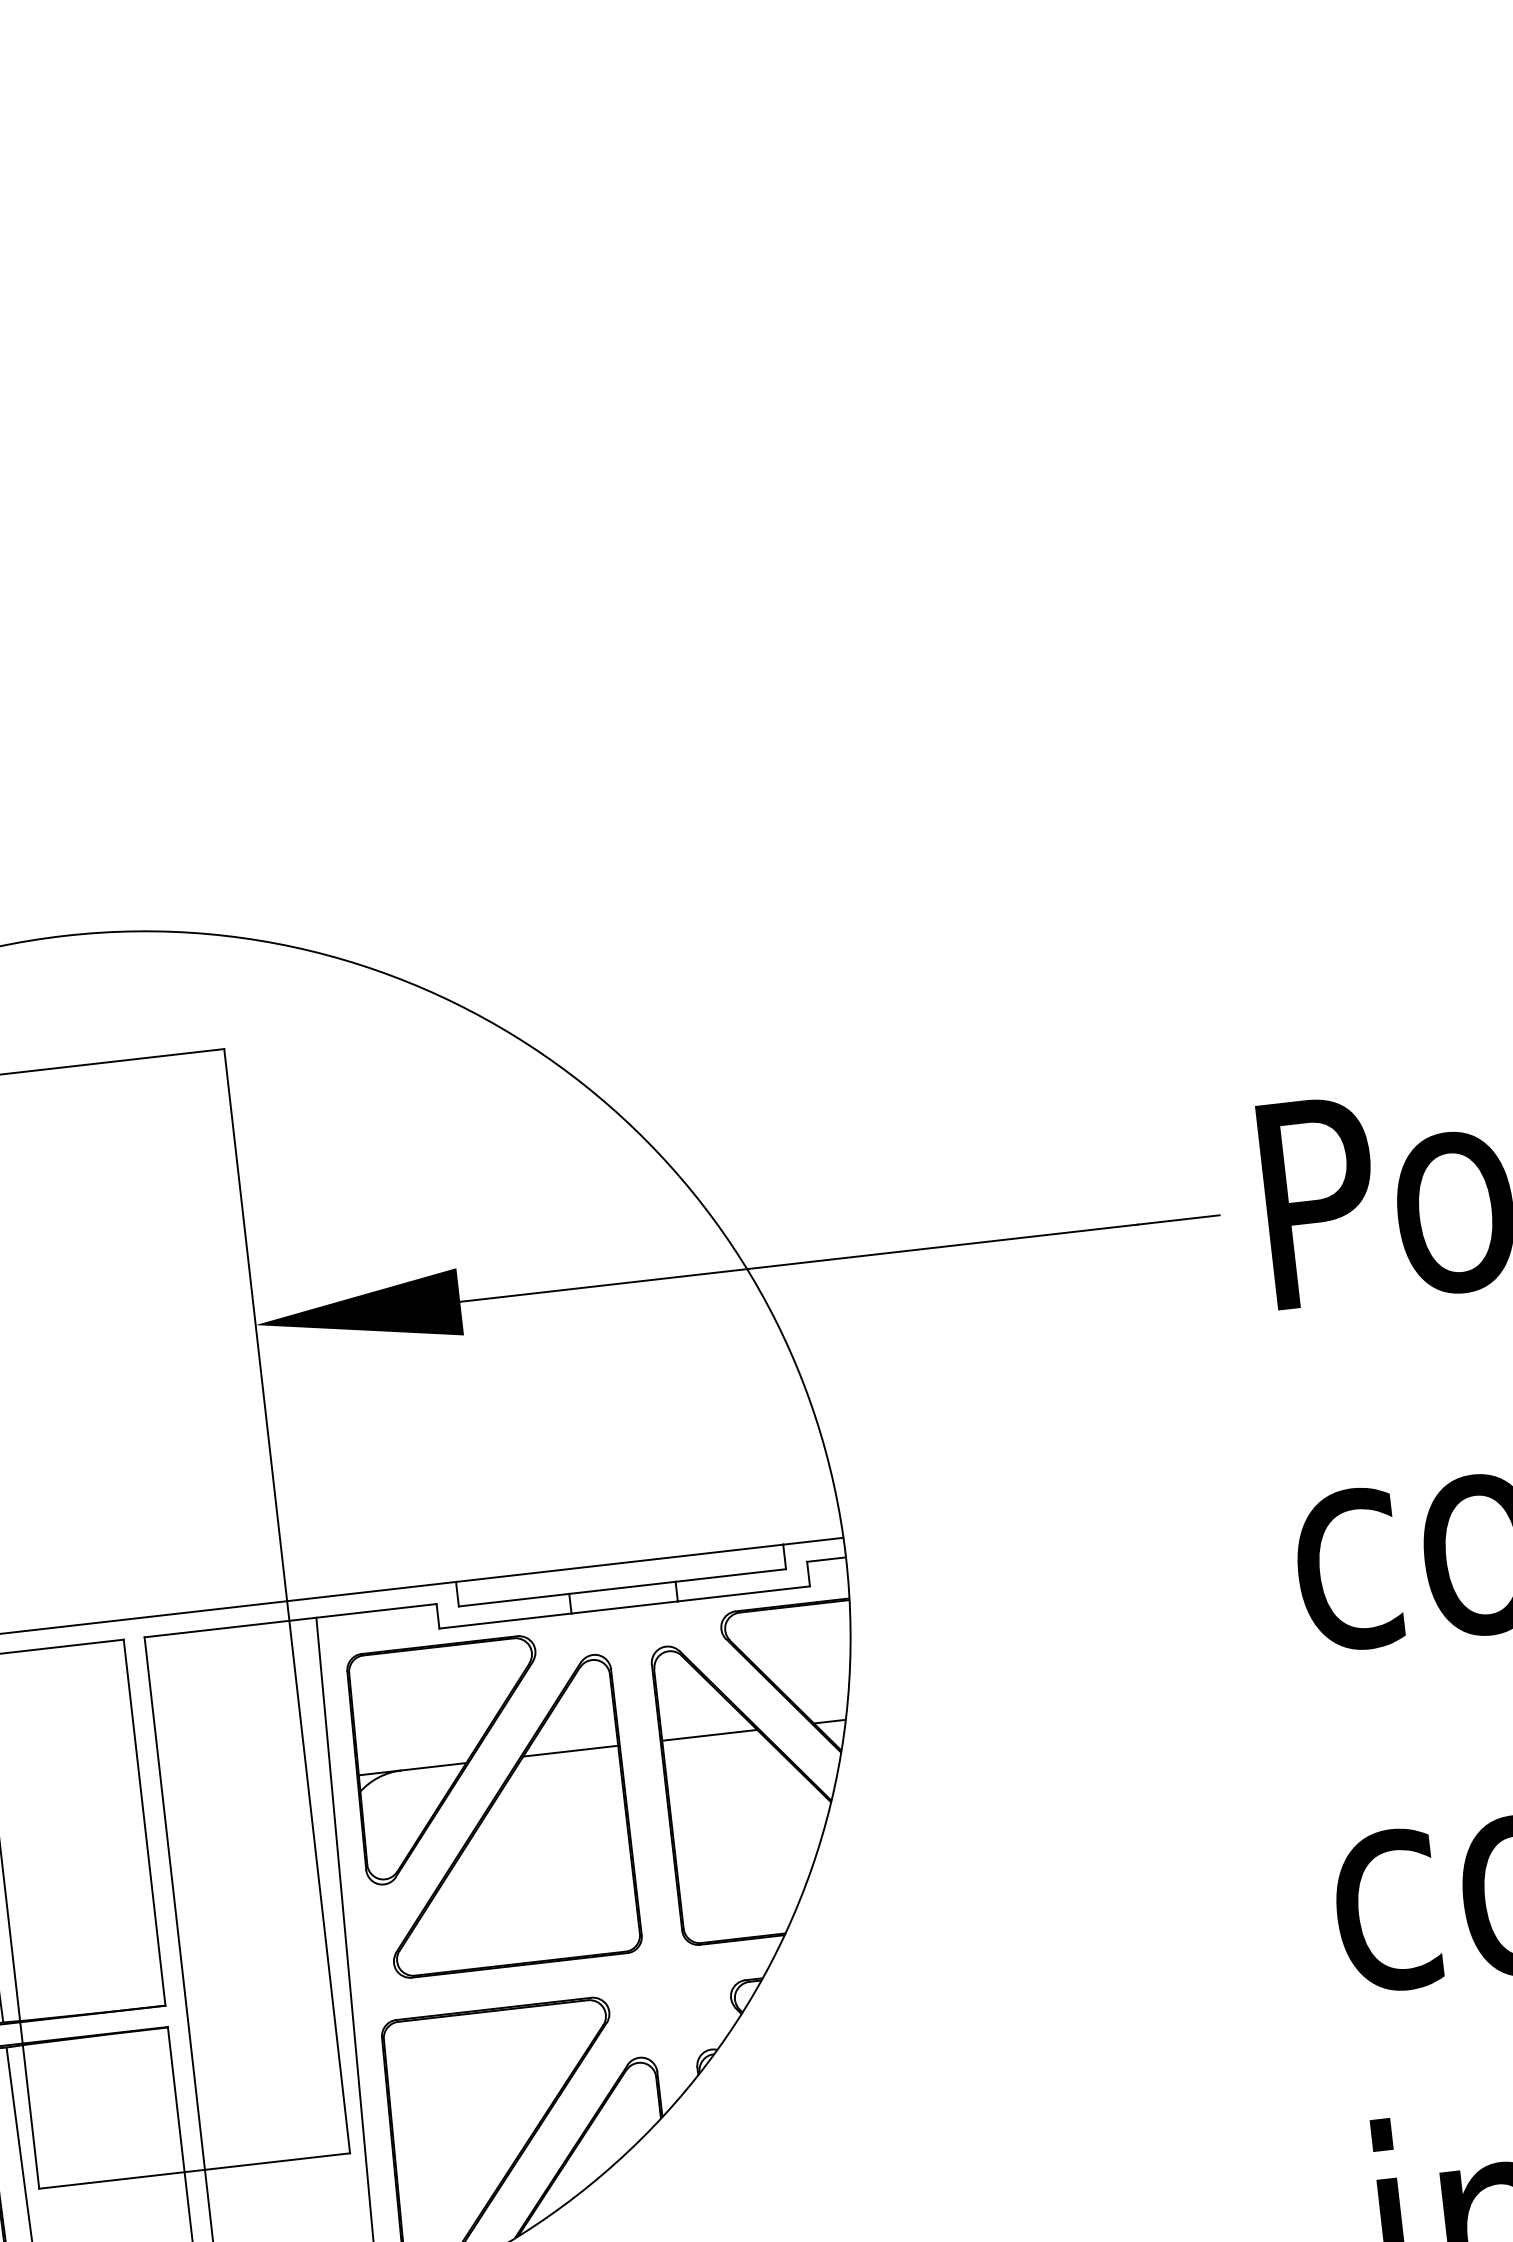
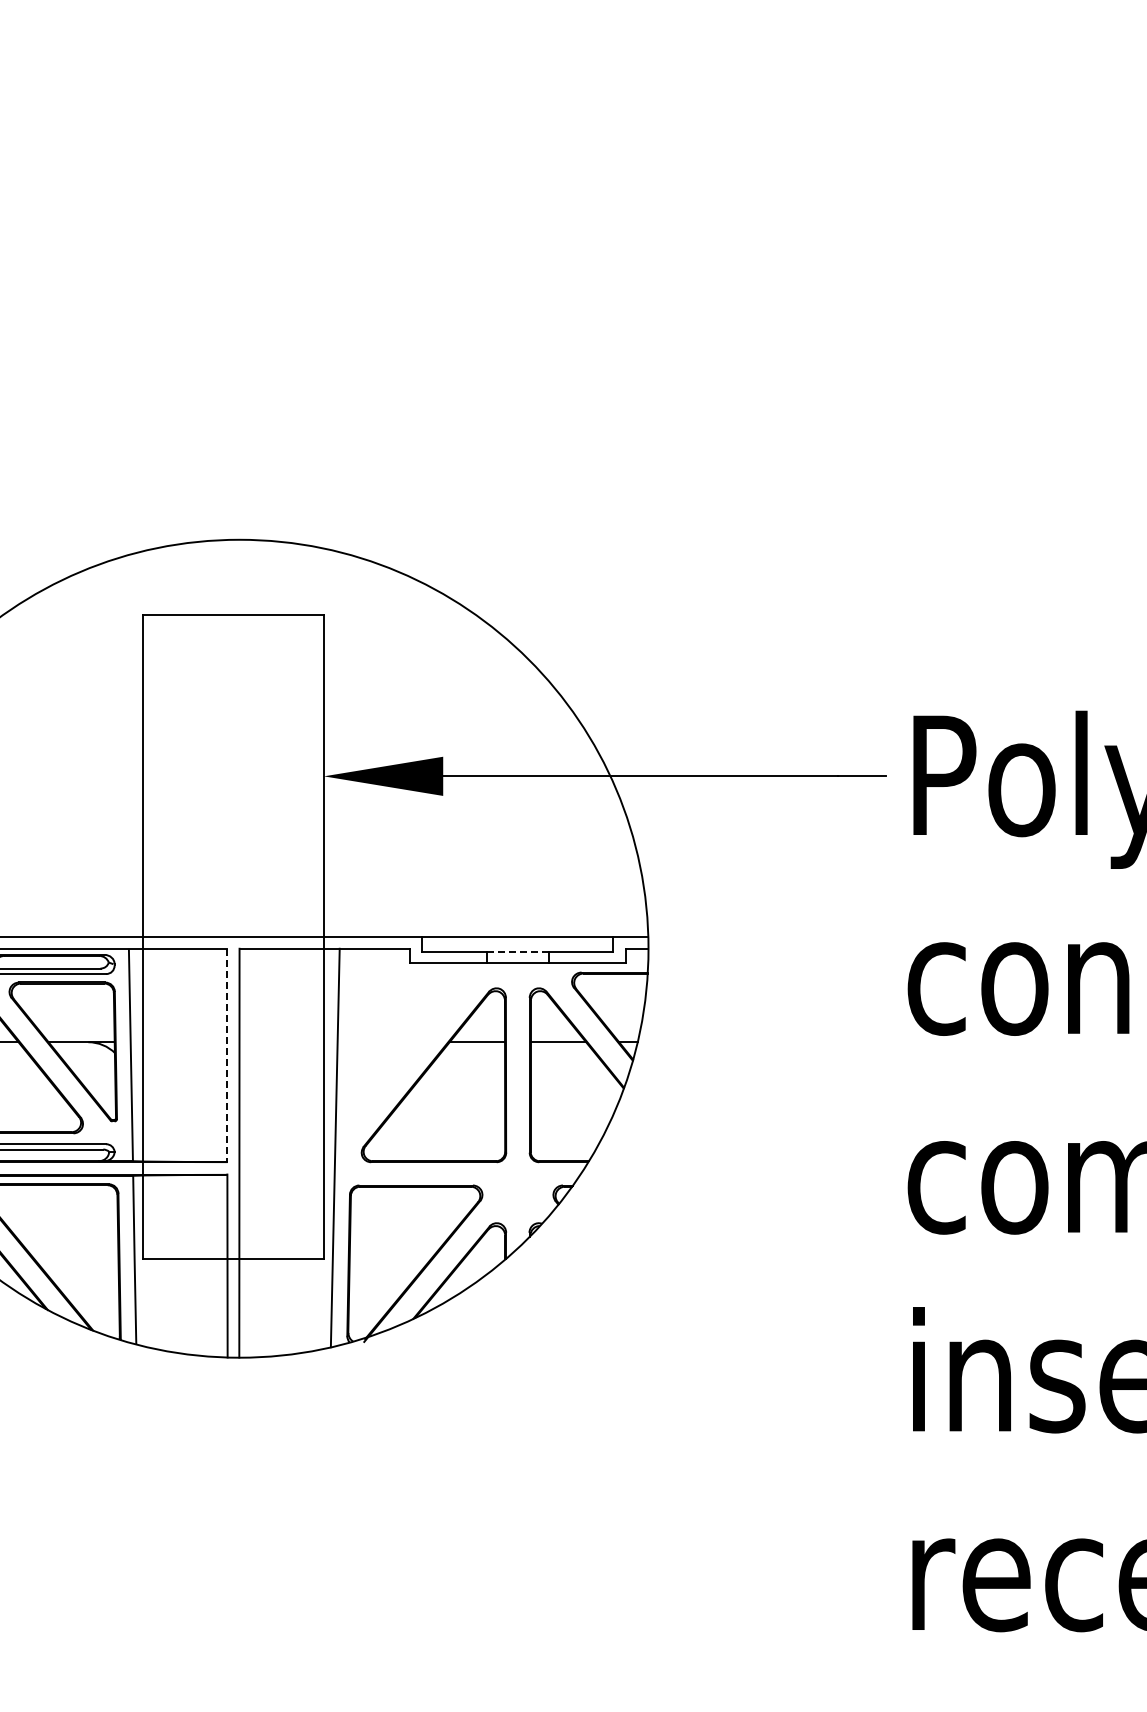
line: (621, 1587) -> (517, 951), solid -> dashed
part: (450, 1760) -> (407, 1039), removed
line: (144, 1822) -> (227, 1055), solid -> dashed

